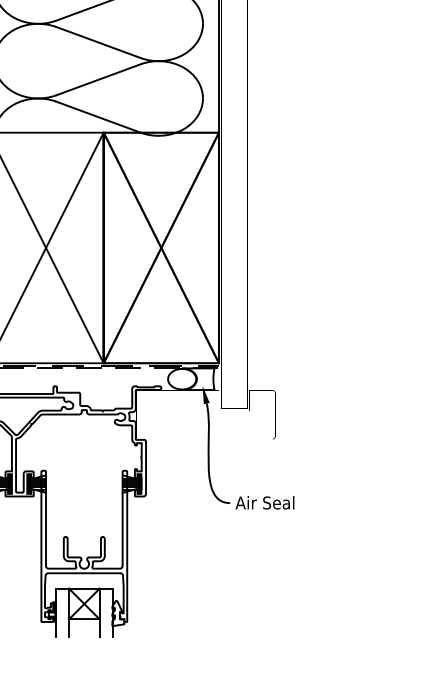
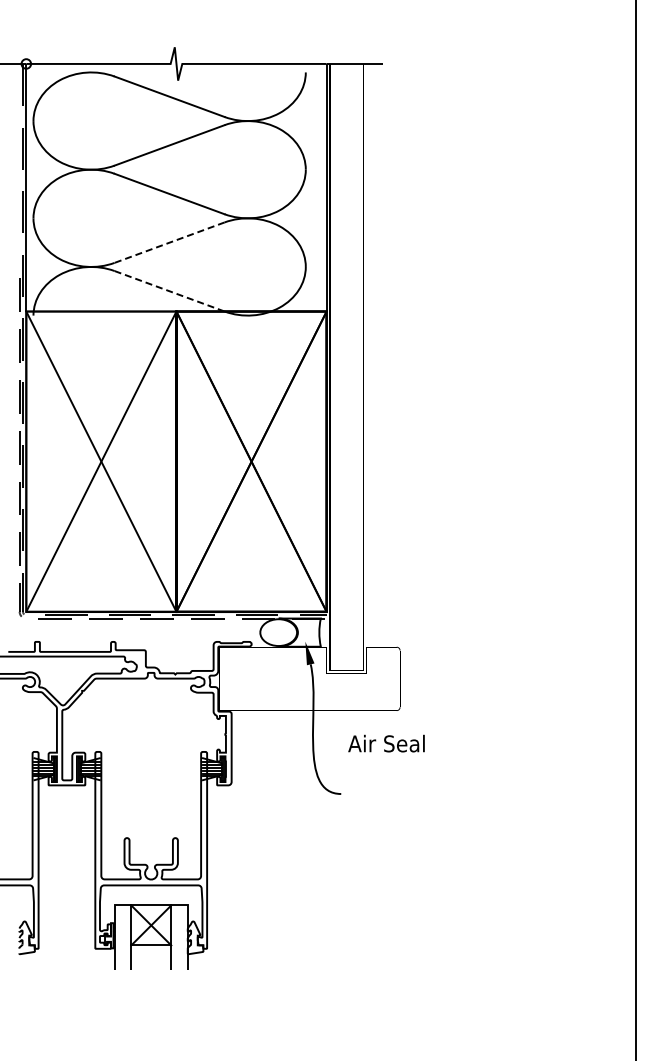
line: (98, 79) -> (169, 242), solid -> dashed
line: (98, 117) -> (169, 291), solid -> dashed
text: (264, 502) -> (386, 743), moved

